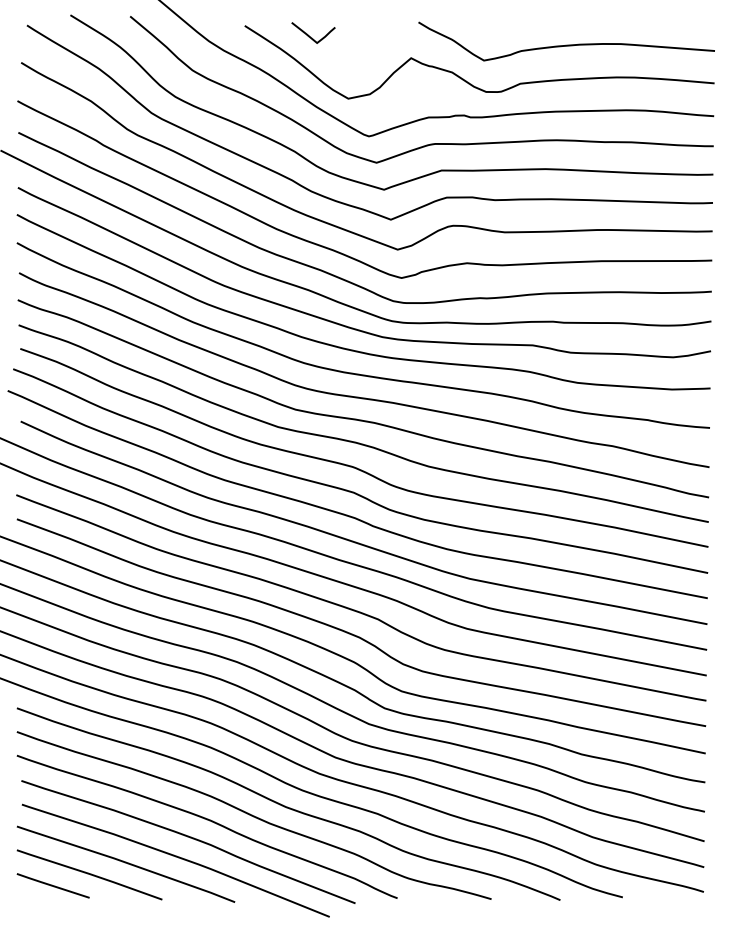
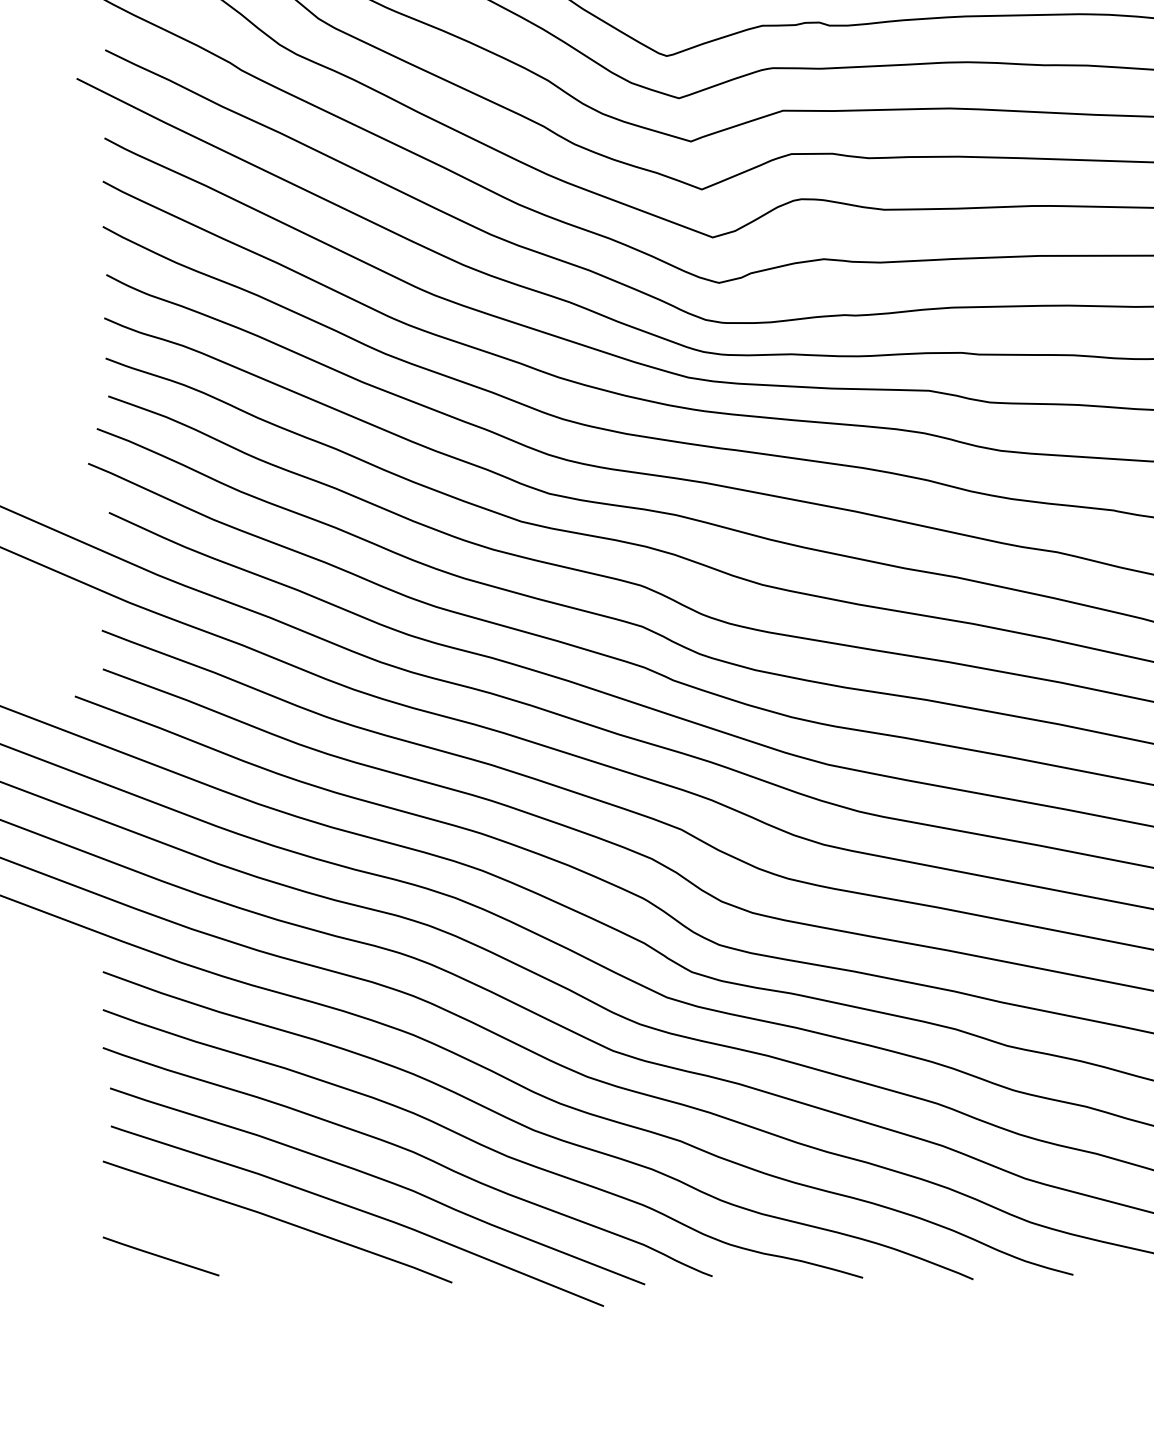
line: (89, 874) -> (219, 1238), removed

